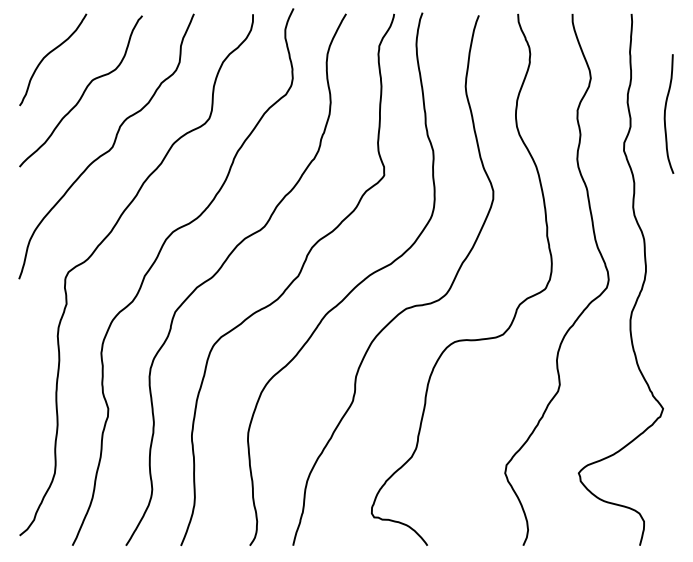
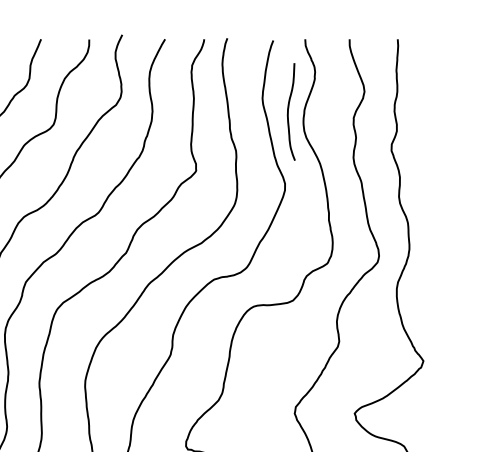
curve: (665, 113) -> (288, 111), moved

